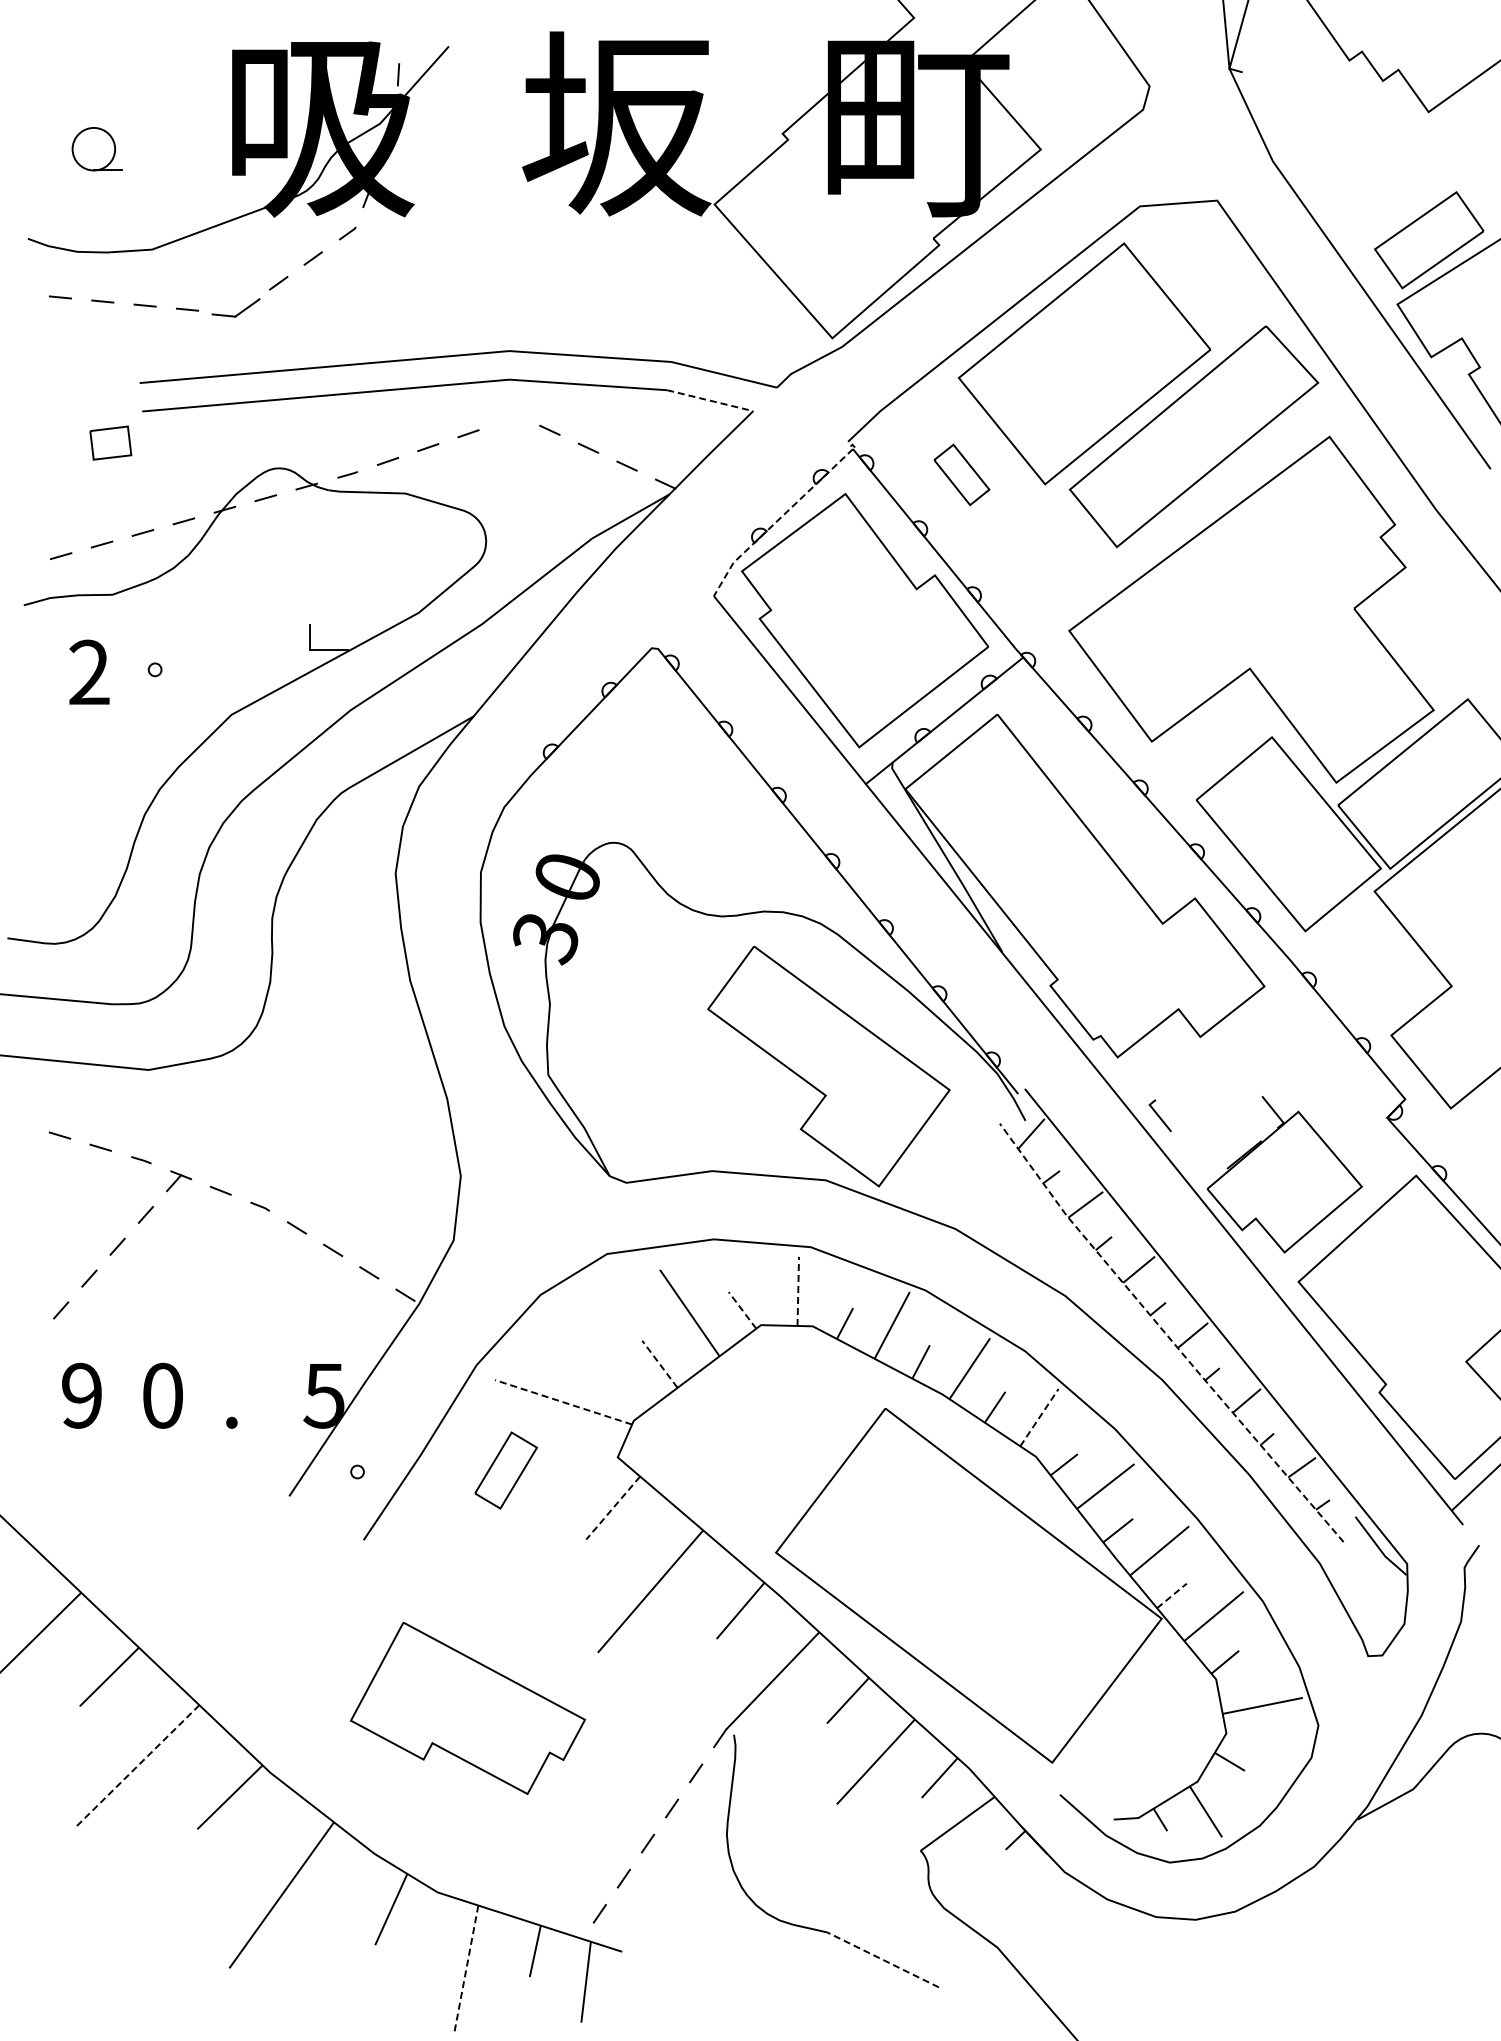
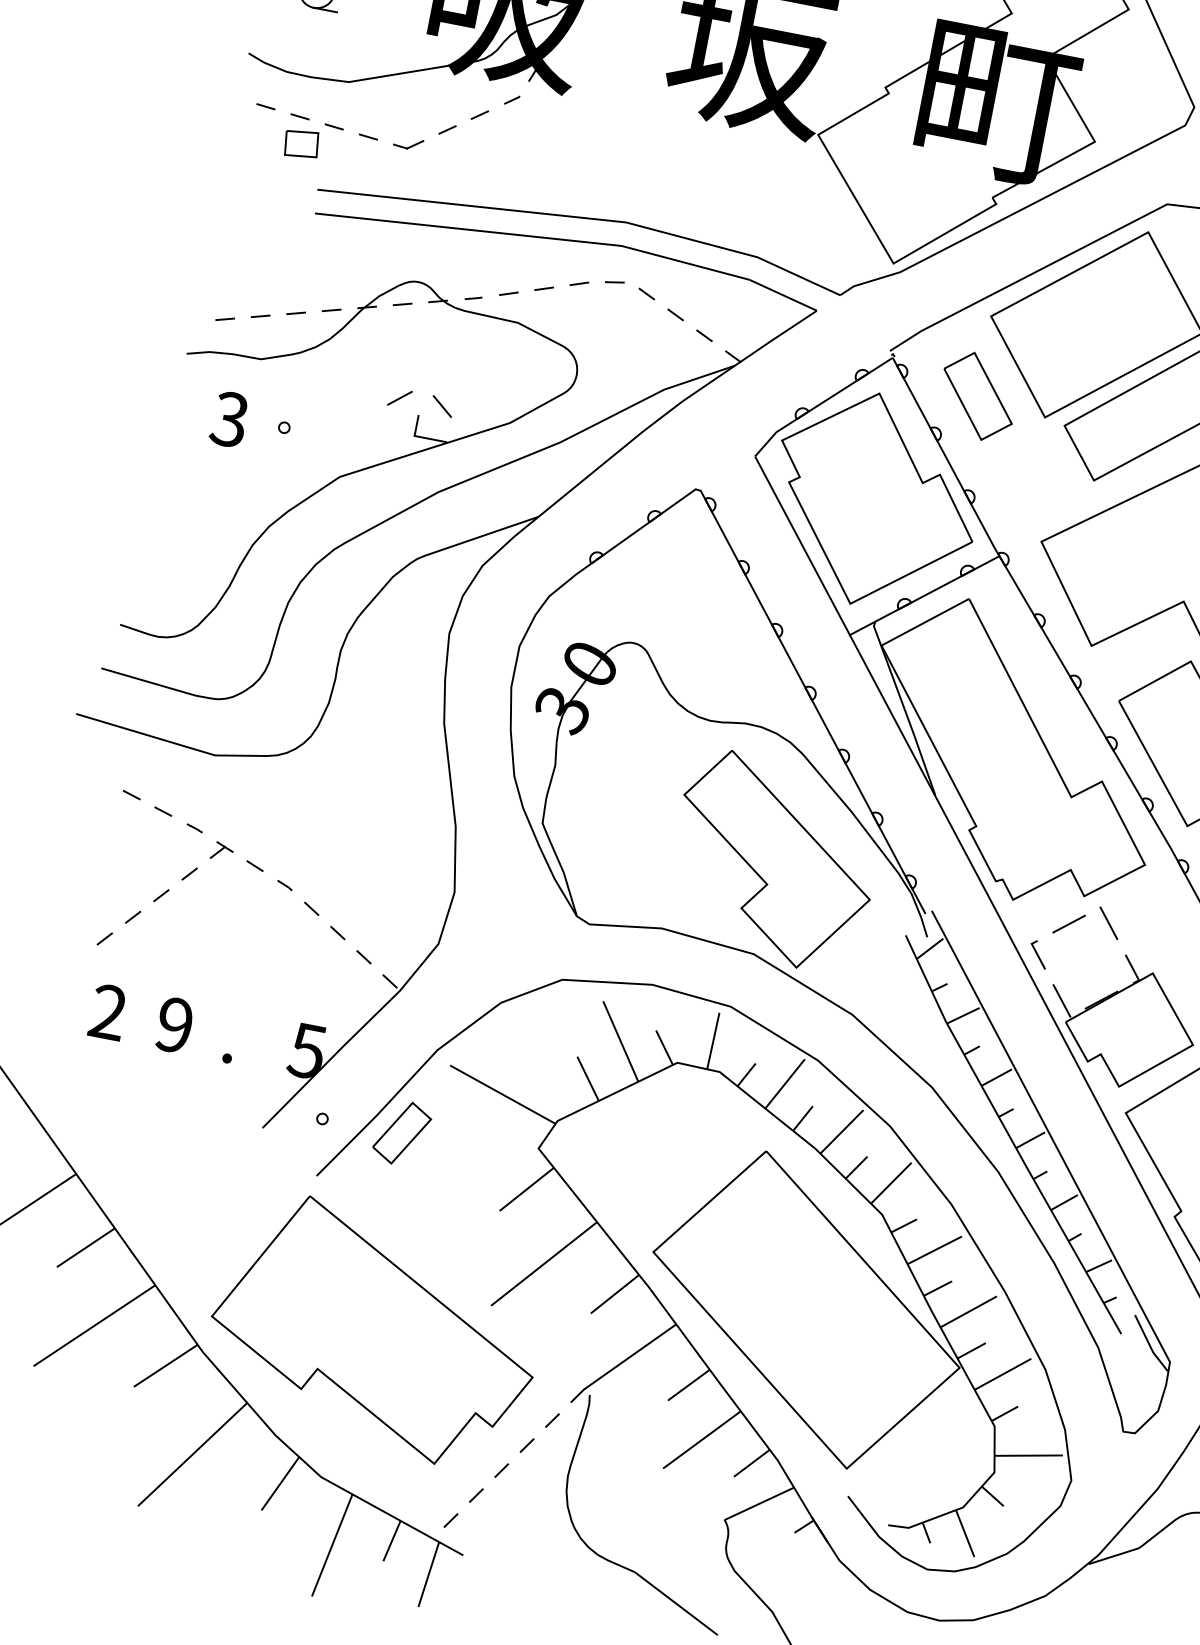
part: (235, 308) -> (408, 143), size x0.71
line: (710, 400) -> (783, 295), dashed -> solid
line: (509, 423) -> (614, 281), added
part: (110, 442) -> (301, 143), moved
part: (961, 474) -> (977, 396), size x1.67
line: (778, 520) -> (820, 404), dashed -> solid
line: (283, 608) -> (399, 397), added
line: (335, 608) -> (442, 406), added
text: (88, 672) -> (229, 419), 2 -> 3
line: (1235, 1062) -> (1109, 922), added
line: (1188, 1072) -> (1068, 923), added
line: (1197, 1164) -> (1061, 1000), added
line: (798, 1291) -> (713, 1041), dashed -> solid
line: (742, 1310) -> (664, 1047), dashed -> solid
line: (1167, 1335) -> (1009, 1136), dashed -> solid
line: (659, 1363) -> (587, 1078), dashed -> solid
text: (81, 1395) -> (107, 1012), 9 -> 2
text: (162, 1395) -> (174, 1024), 0 -> 9
line: (563, 1402) -> (502, 1094), dashed -> solid
line: (1039, 1417) -> (891, 1183), dashed -> solid
part: (506, 1470) -> (402, 1133), moved
line: (612, 1508) -> (526, 1189), dashed -> solid
line: (1172, 1595) -> (972, 1350), dashed -> solid
part: (467, 1708) -> (375, 1330), size x1.67
line: (136, 1766) -> (93, 1325), dashed -> solid
line: (882, 1959) -> (675, 1603), dashed -> solid
line: (466, 1970) -> (332, 1545), dashed -> solid

